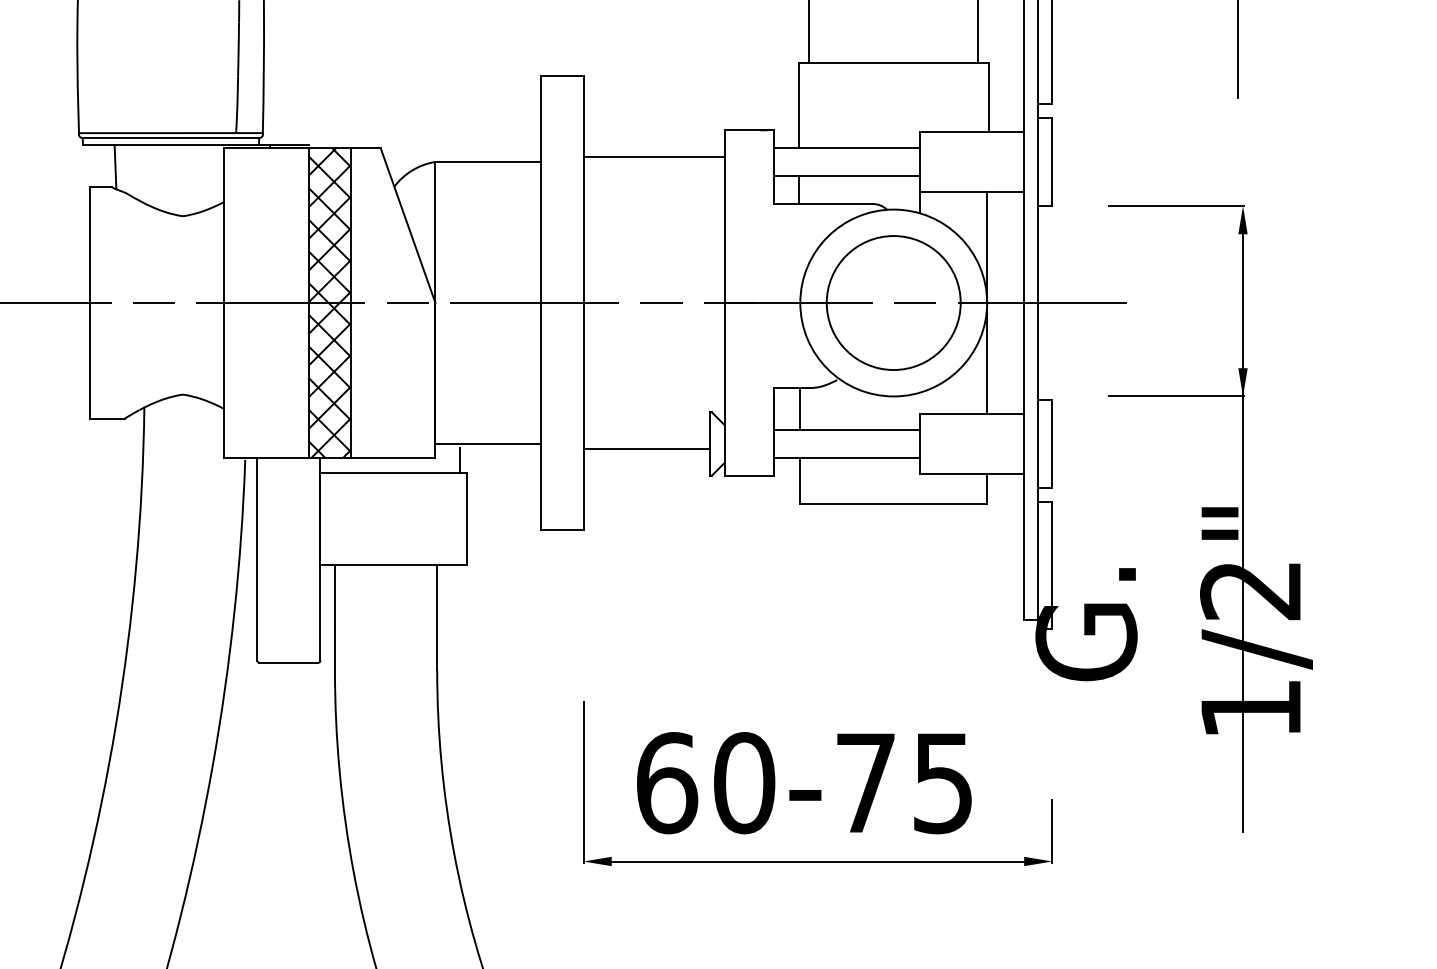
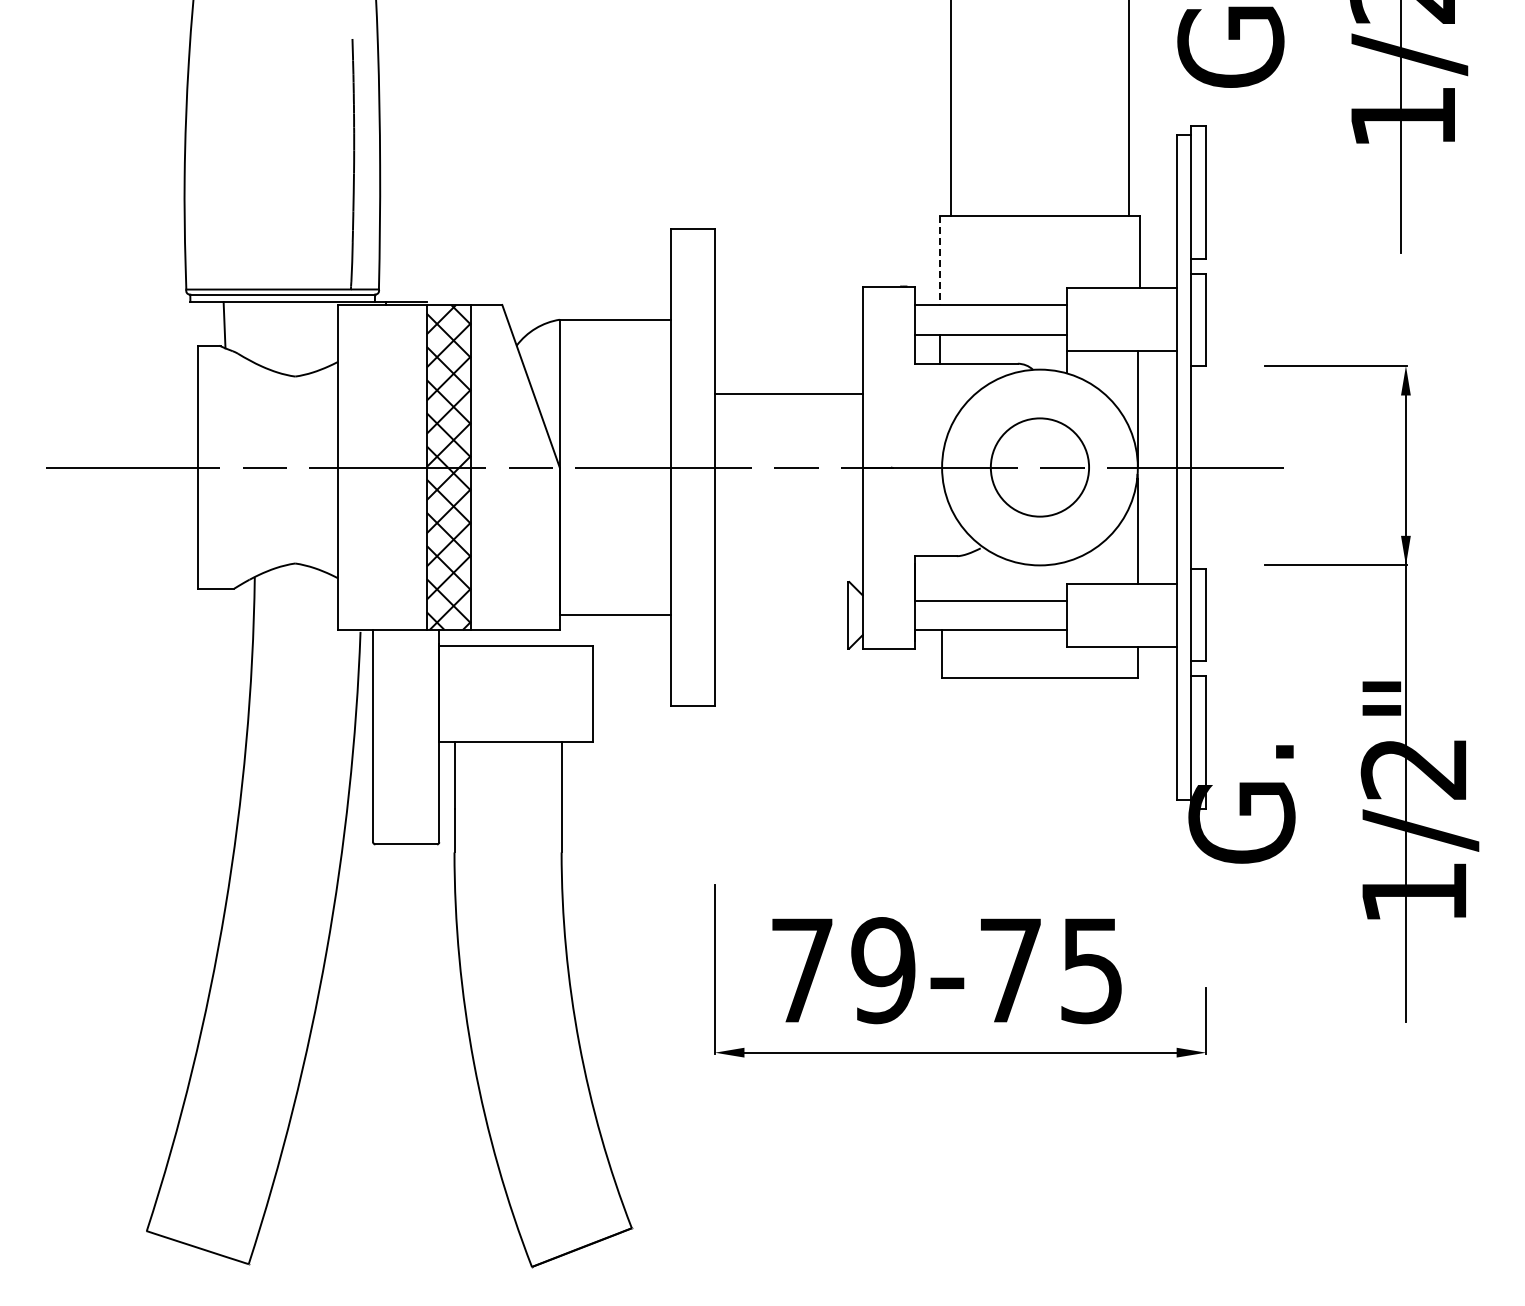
line: (798, 106) -> (940, 261), solid -> dashed
line: (653, 156) -> (788, 393), moved
circle: (893, 303) -> (1039, 467), size x0.7
line: (800, 408) -> (942, 578), removed
line: (646, 449) -> (780, 620), removed
line: (459, 460) -> (585, 632), removed
text: (706, 783) -> (843, 970), 60-75 -> 79-75

